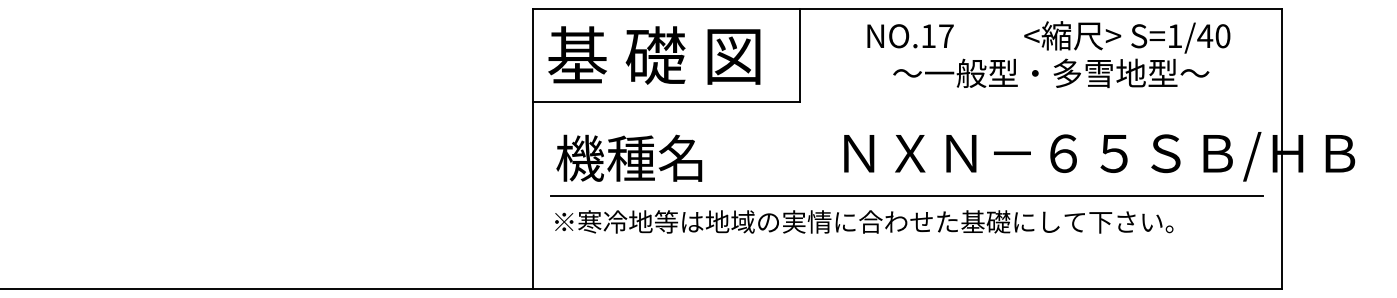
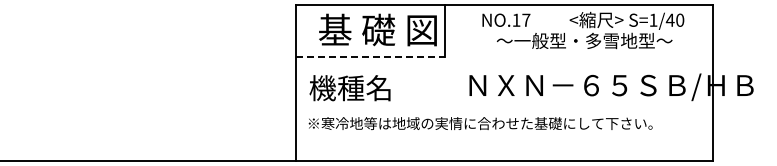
text: (653, 54) -> (377, 29), moved
line: (667, 101) -> (371, 56), solid -> dashed
line: (907, 196) -> (504, 109), removed

